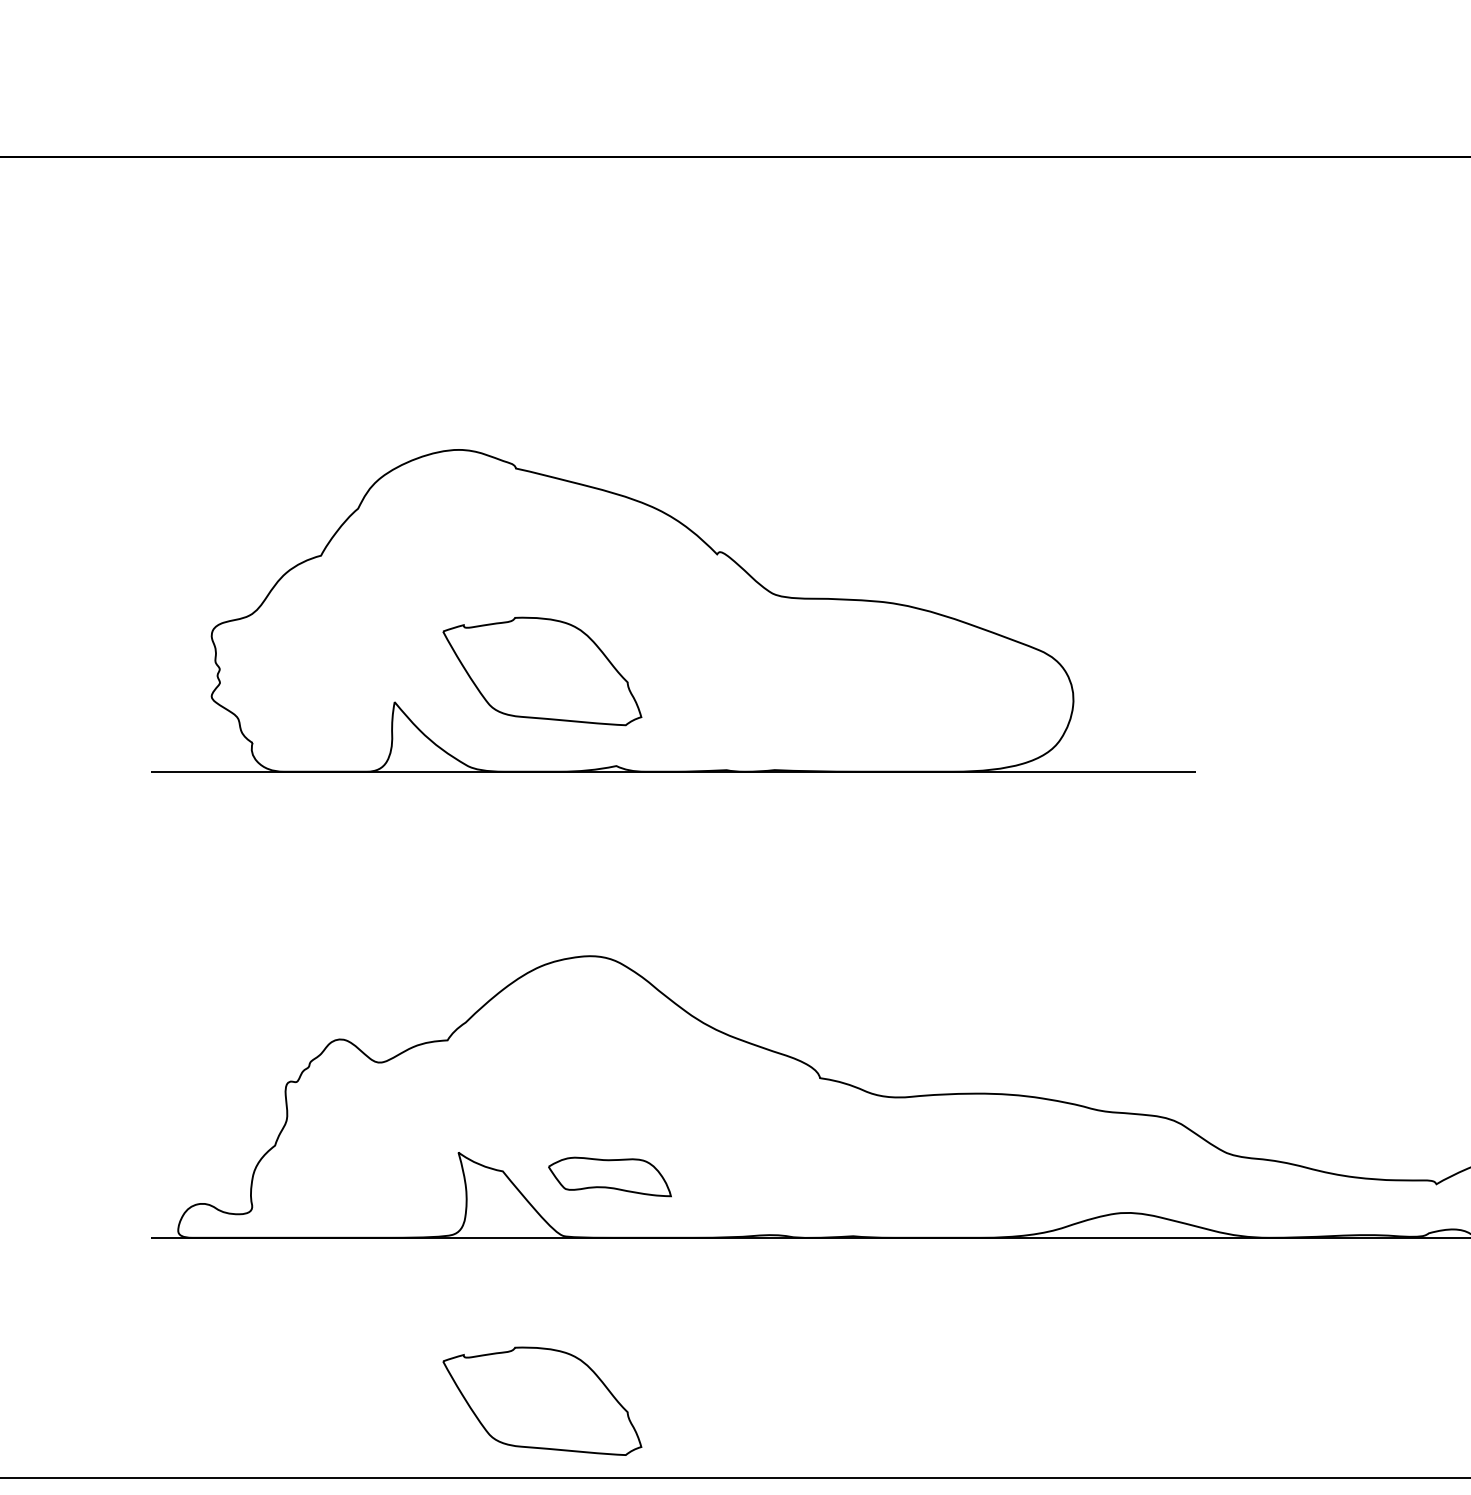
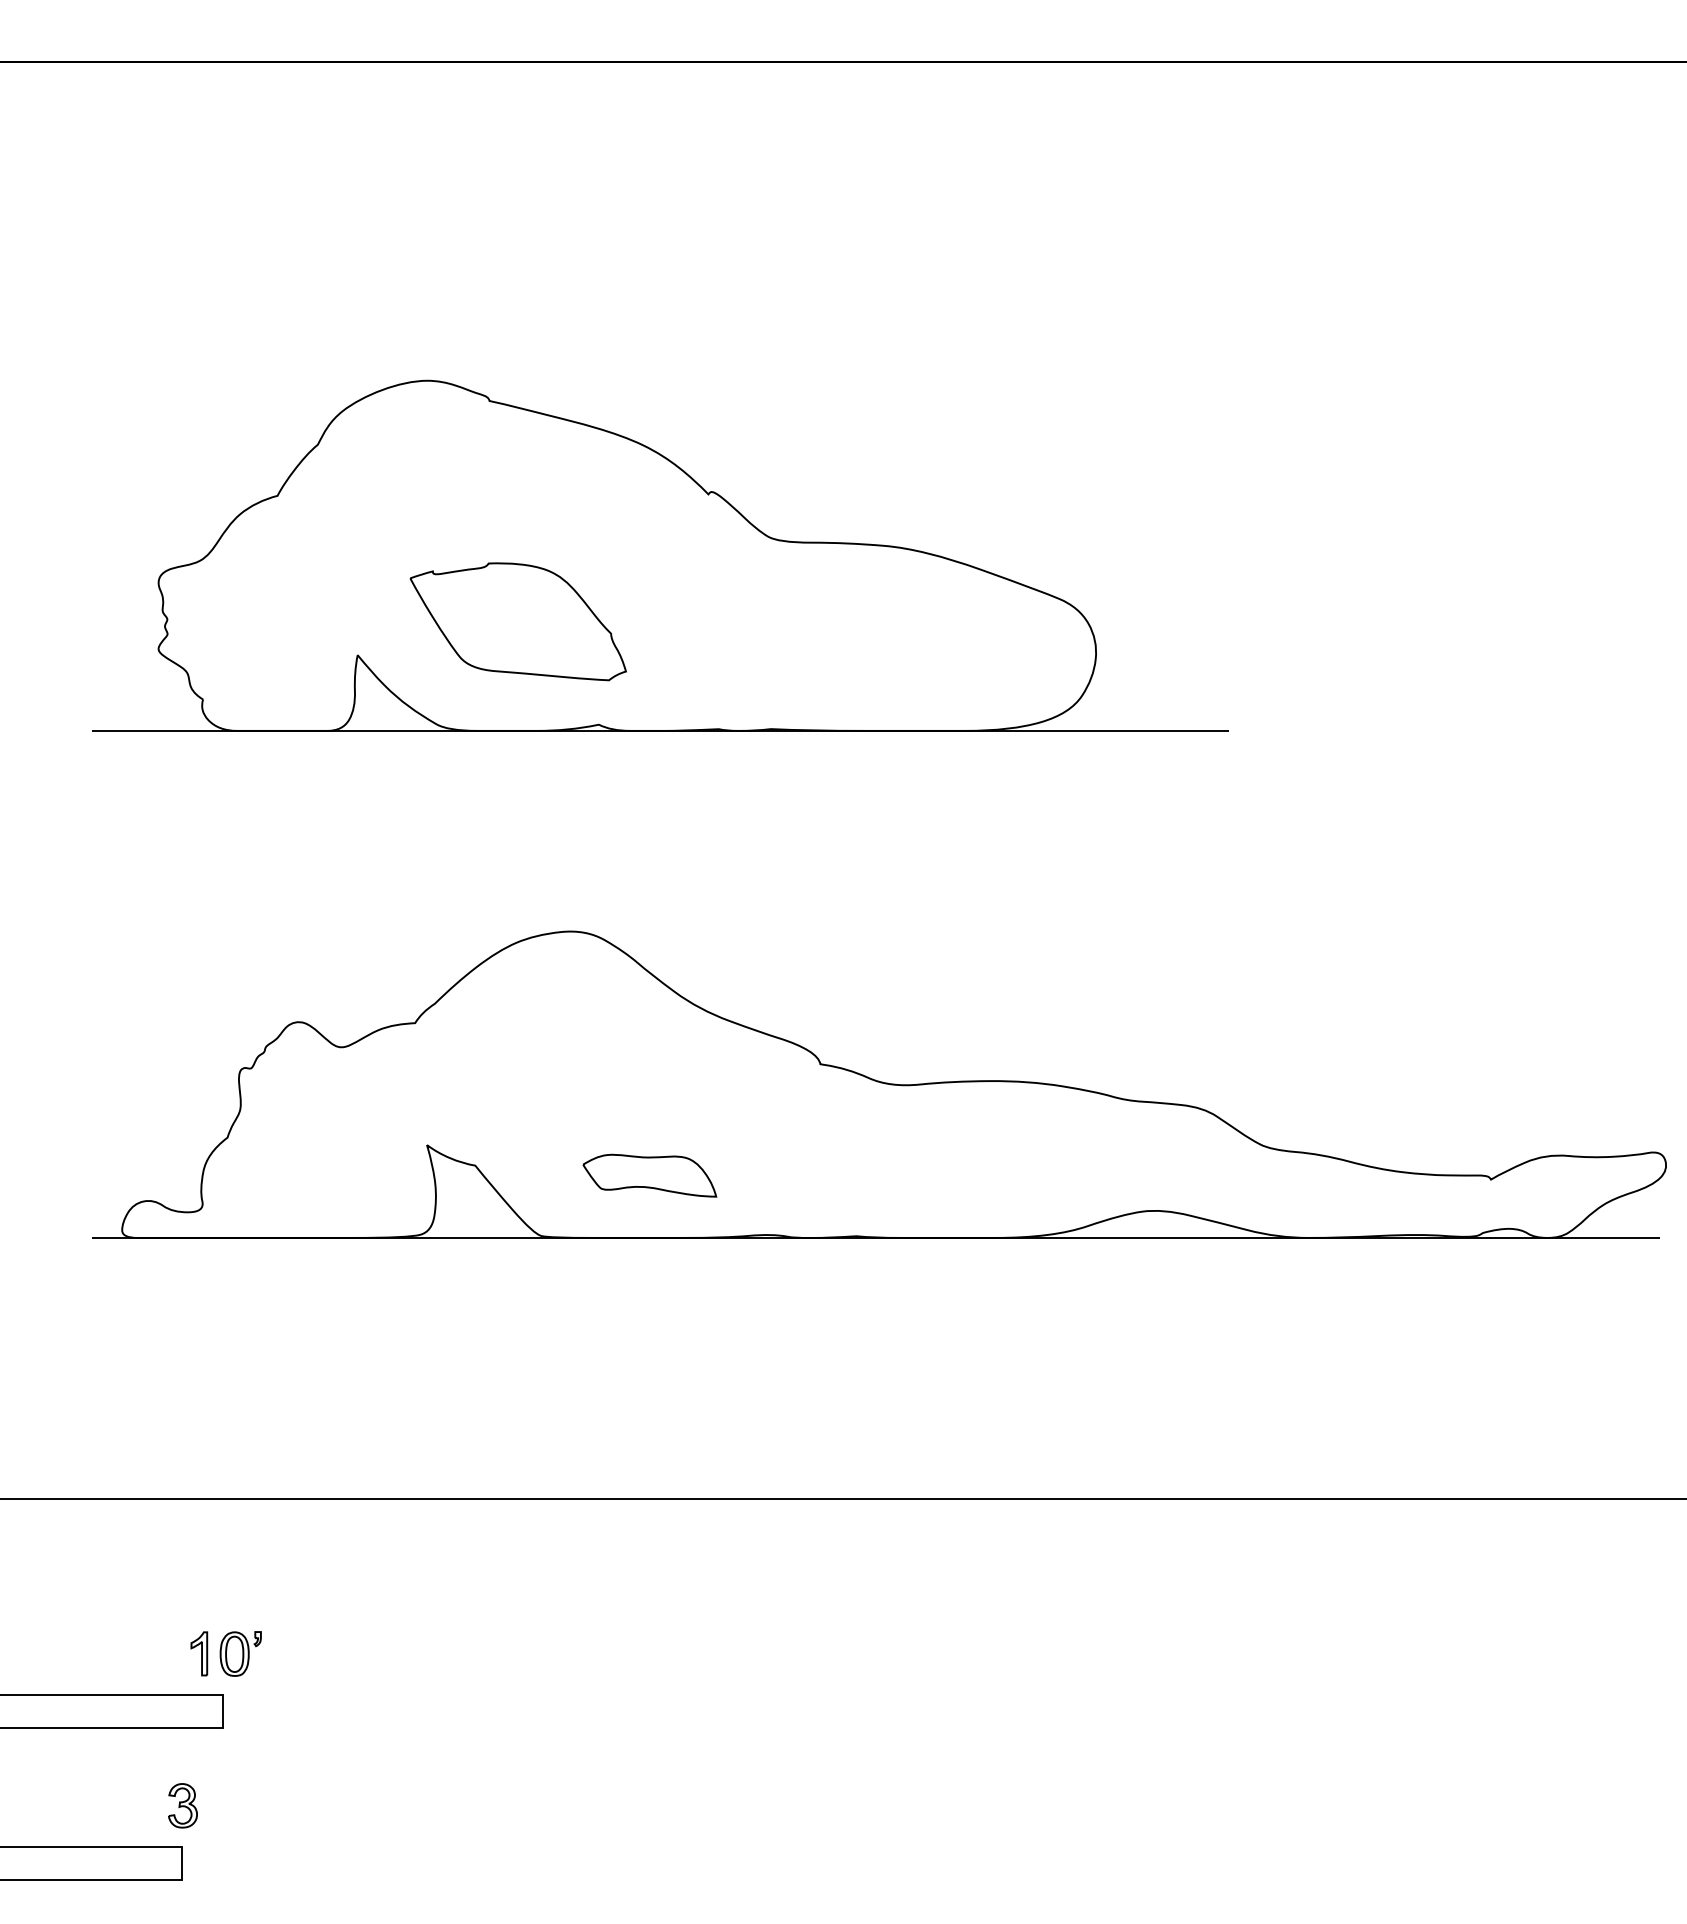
part: (609, 1176) -> (649, 1175), moved
part: (541, 1401) -> (517, 1415), removed

